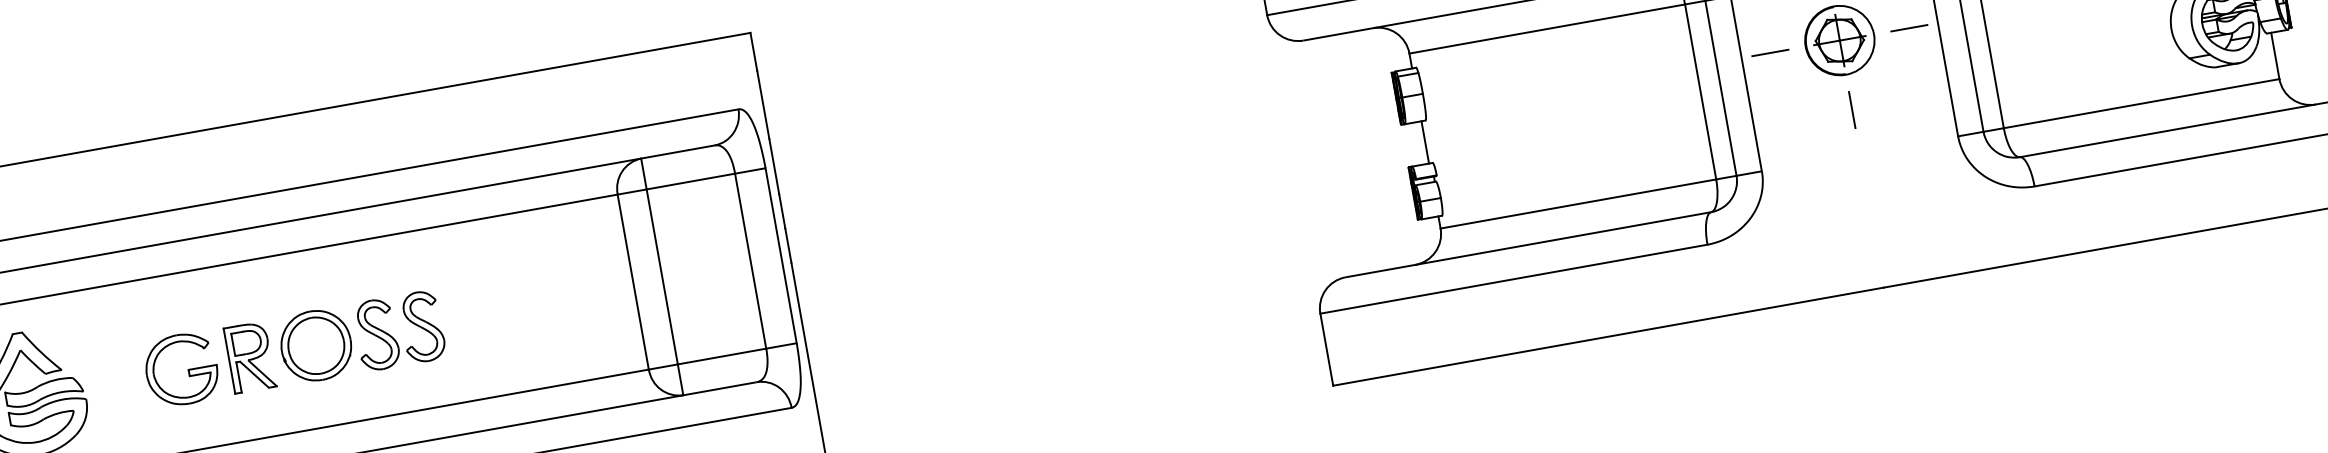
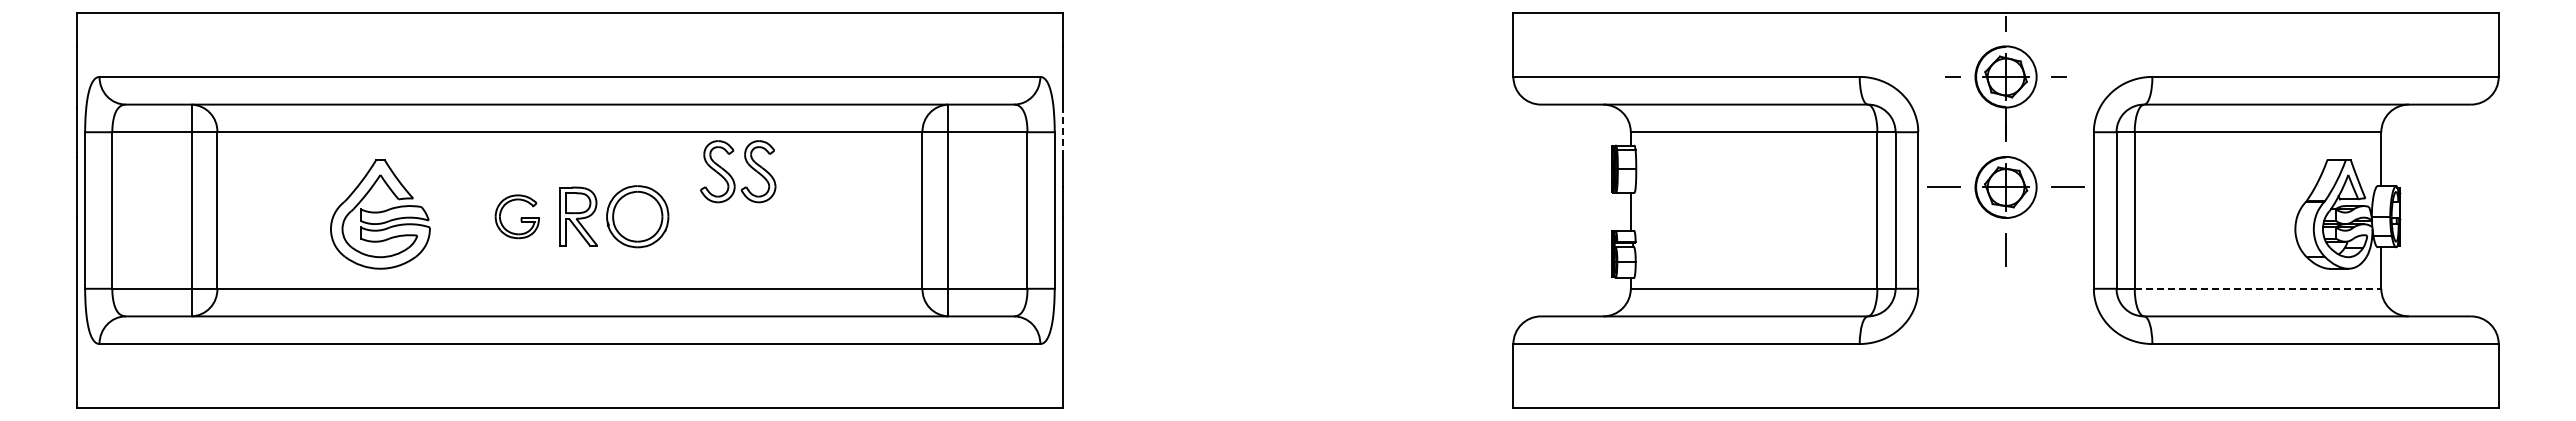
line: (2142, 103) -> (2258, 288), solid -> dashed
line: (774, 167) -> (1062, 132), solid -> dashed
part: (394, 337) -> (732, 176), moved
part: (181, 369) -> (517, 216), size x0.7

